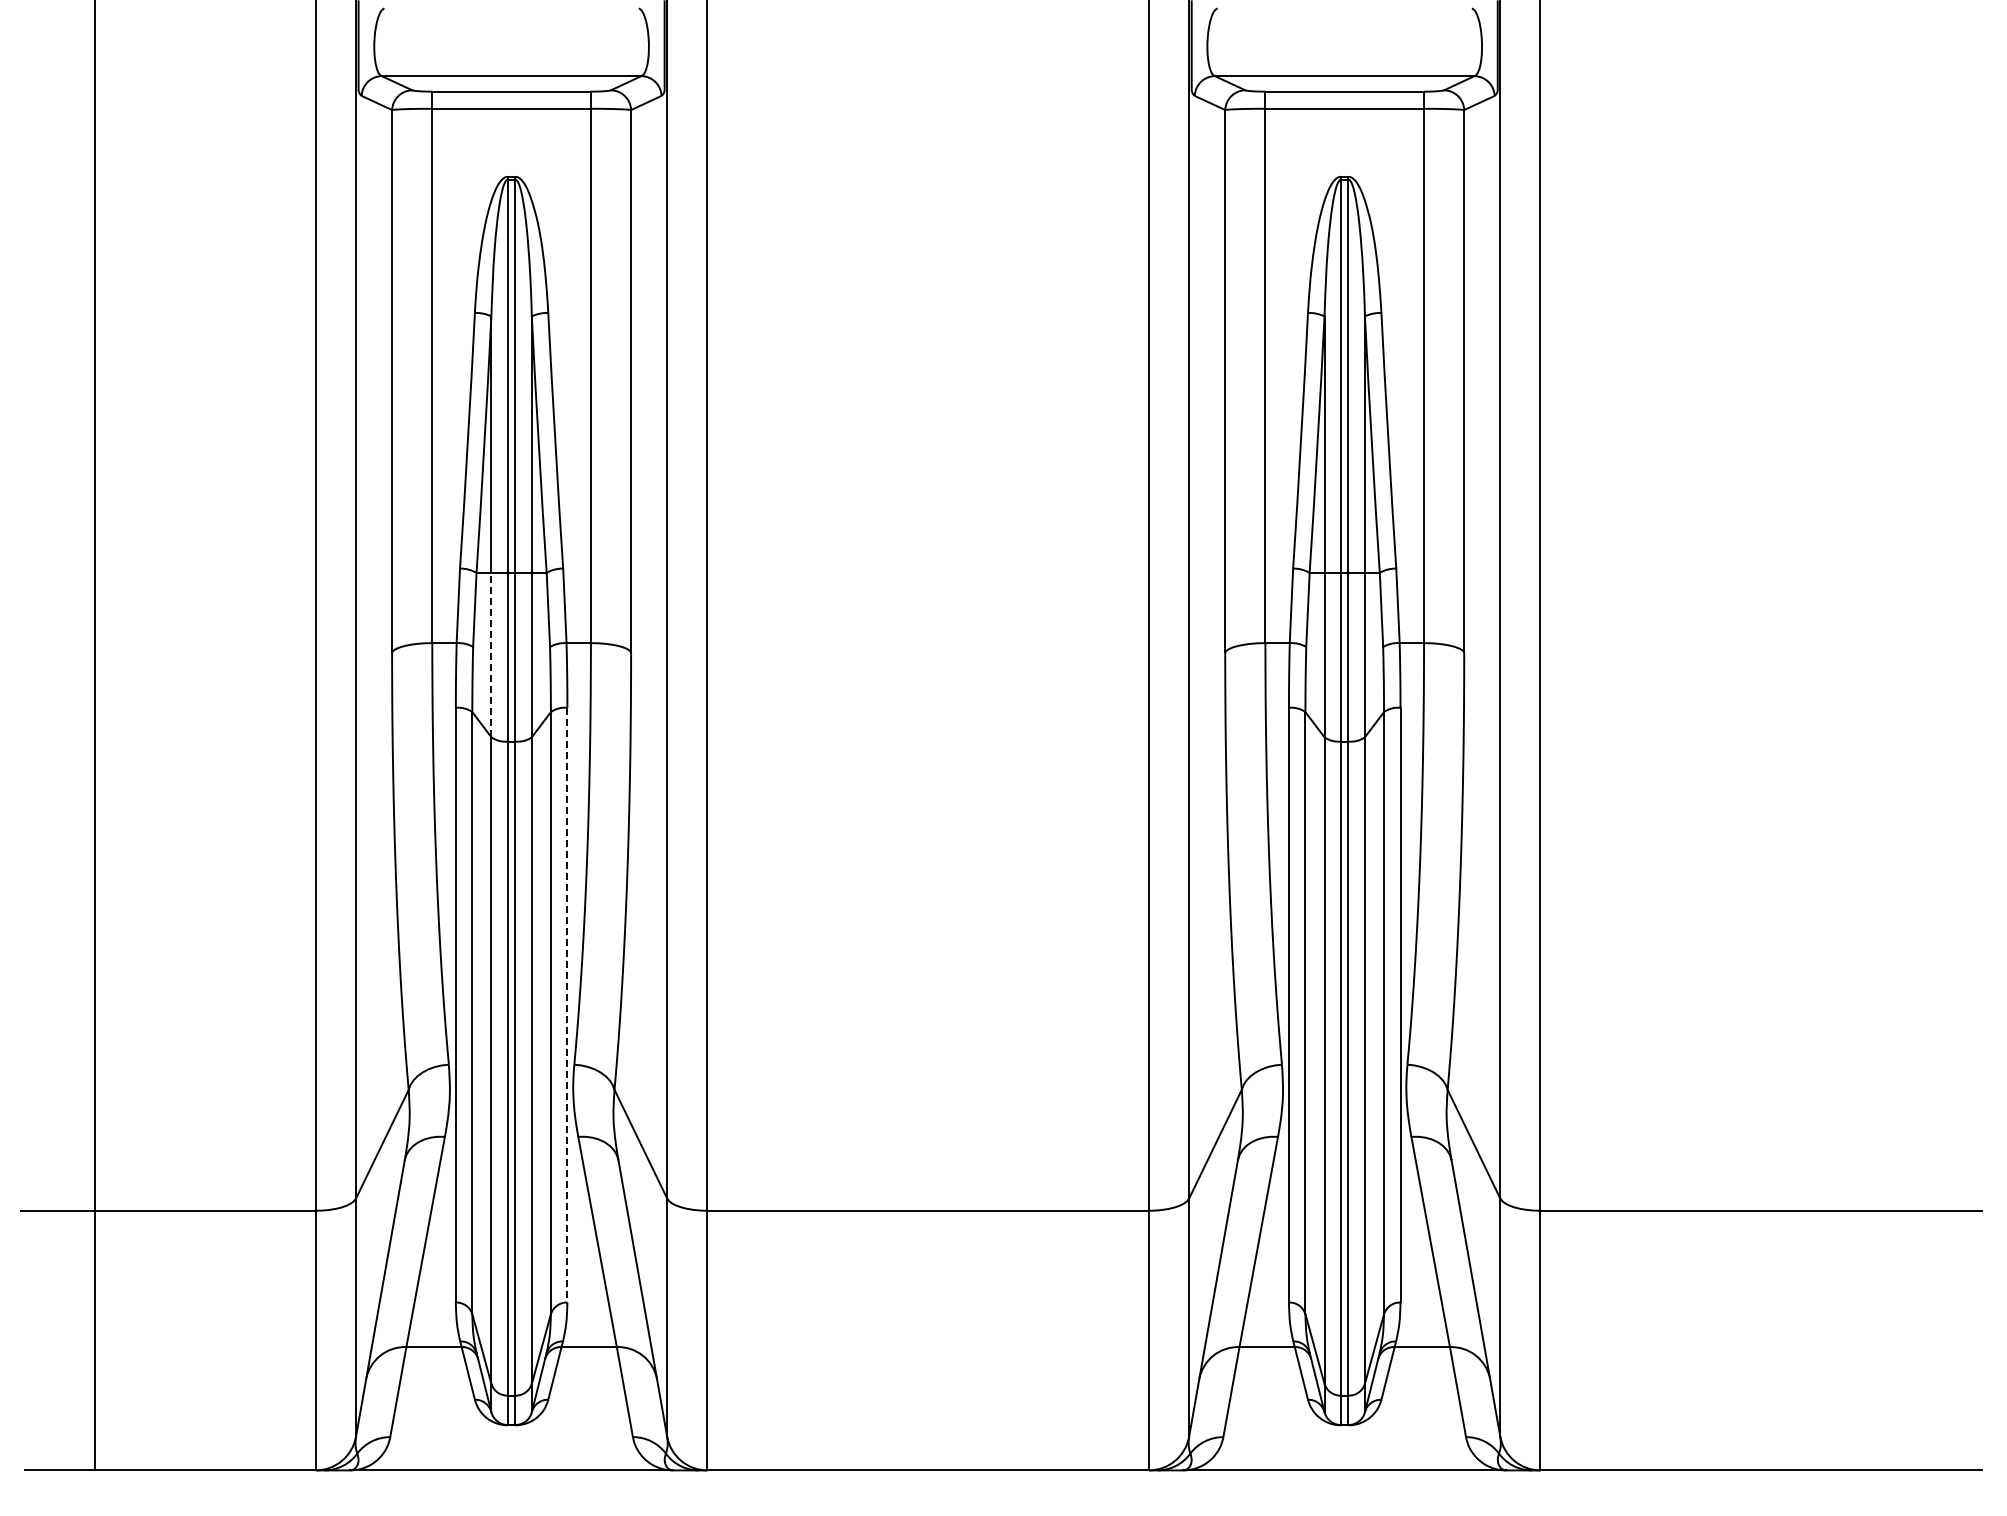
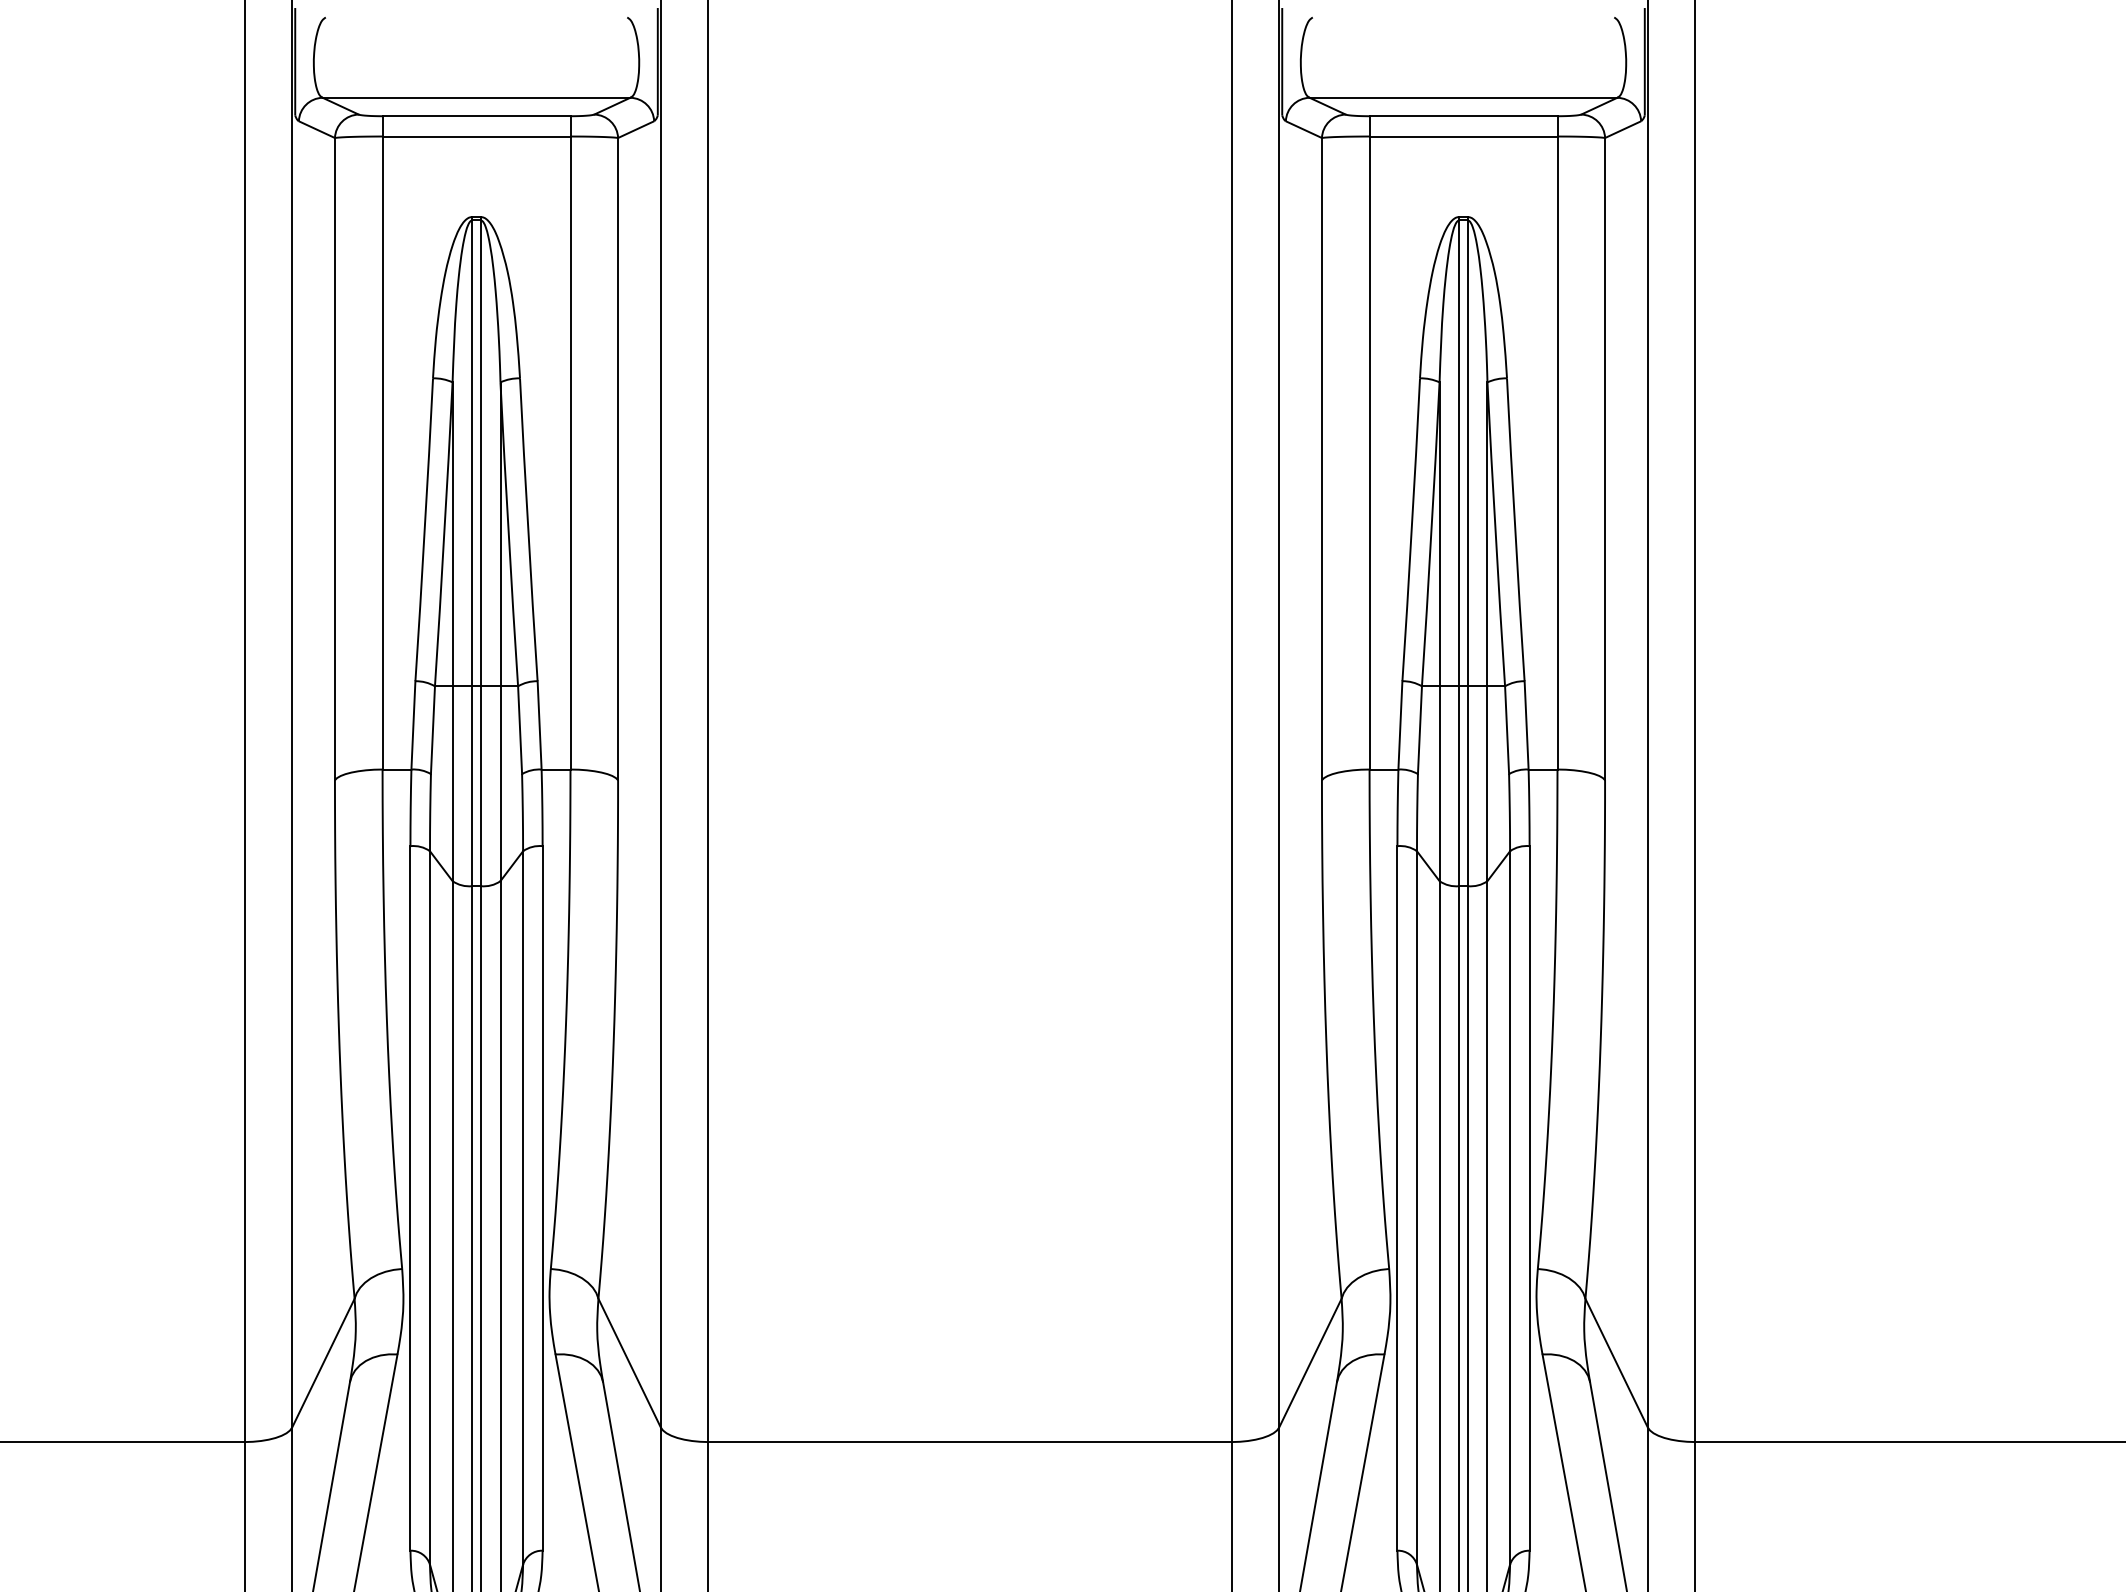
line: (491, 654) -> (452, 783), dashed -> solid
line: (567, 1005) -> (542, 1198), dashed -> solid

